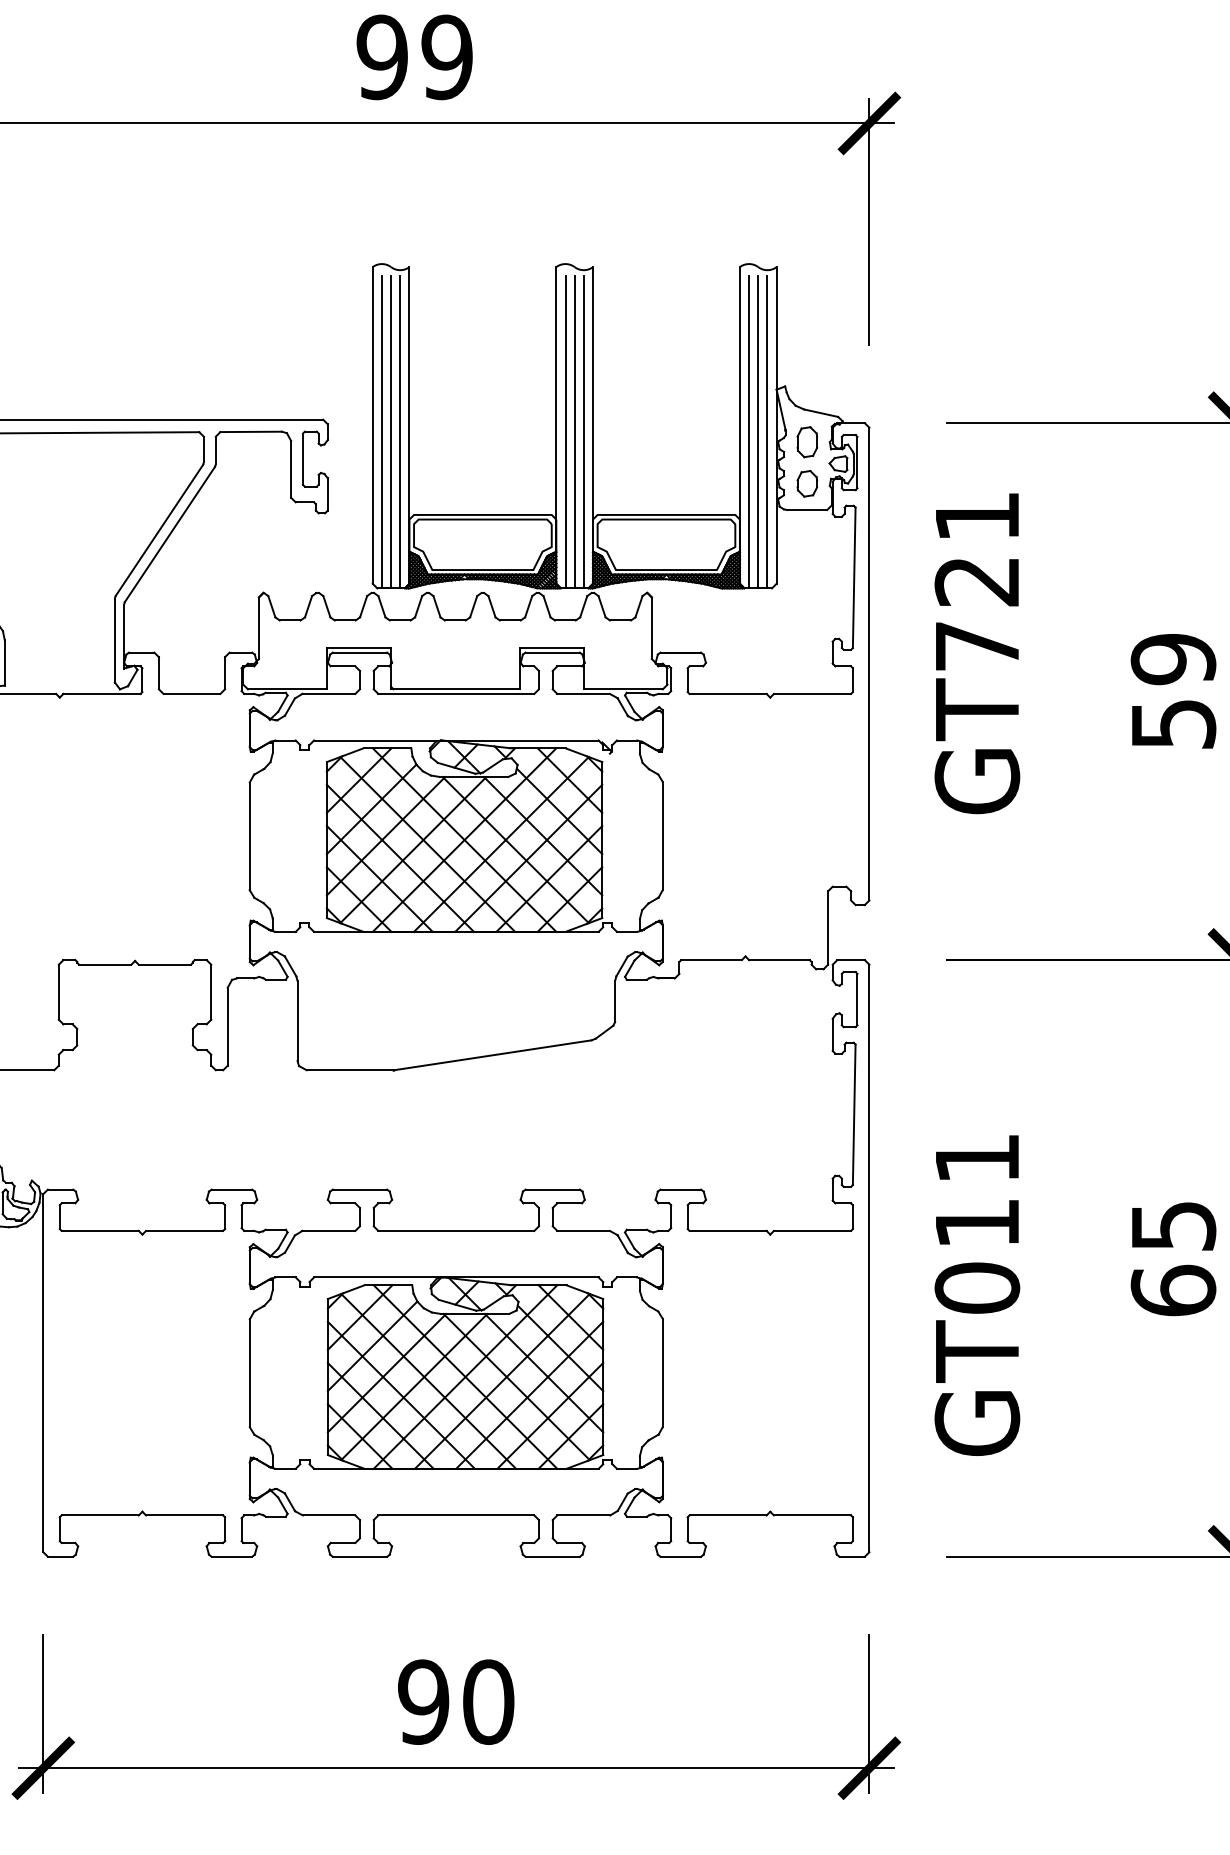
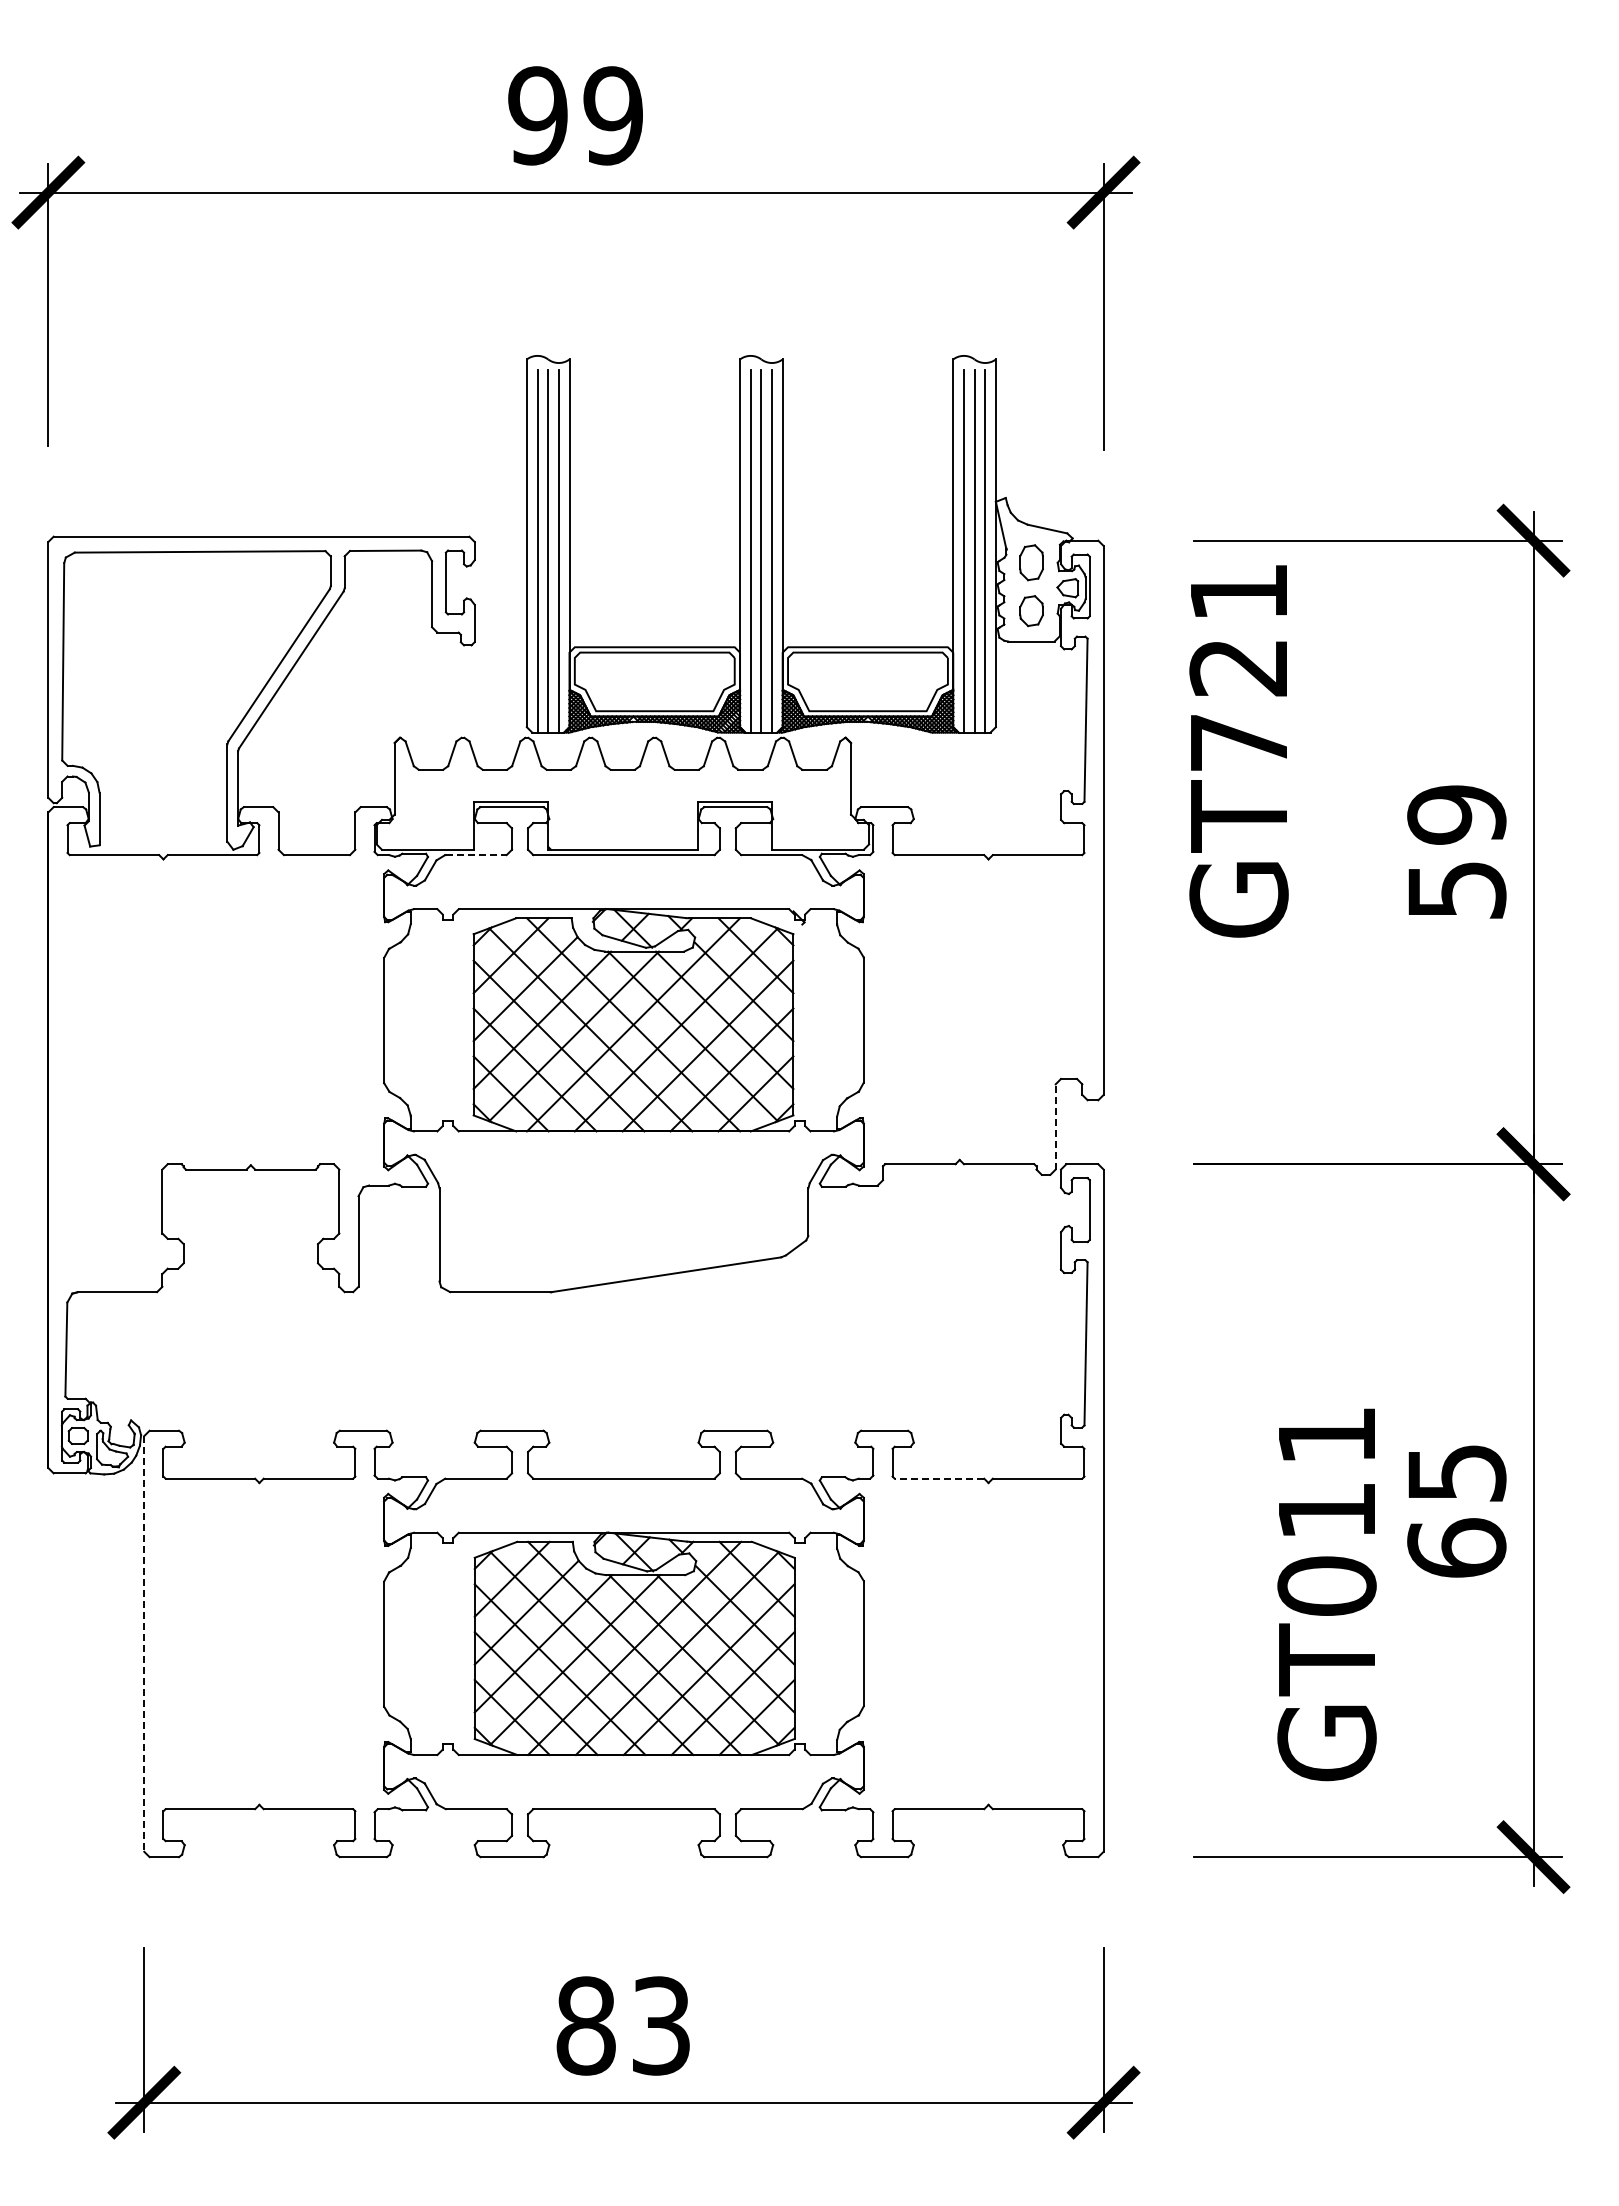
text: (976, 653) -> (1238, 751), moved
line: (329, 694) -> (476, 855), solid -> dashed
line: (827, 927) -> (1055, 1126), solid -> dashed
line: (728, 1230) -> (939, 1478), solid -> dashed
text: (976, 1295) -> (1326, 1594), moved
line: (43, 1372) -> (144, 1643), solid -> dashed
text: (455, 1701) -> (623, 2025), 90 -> 83

